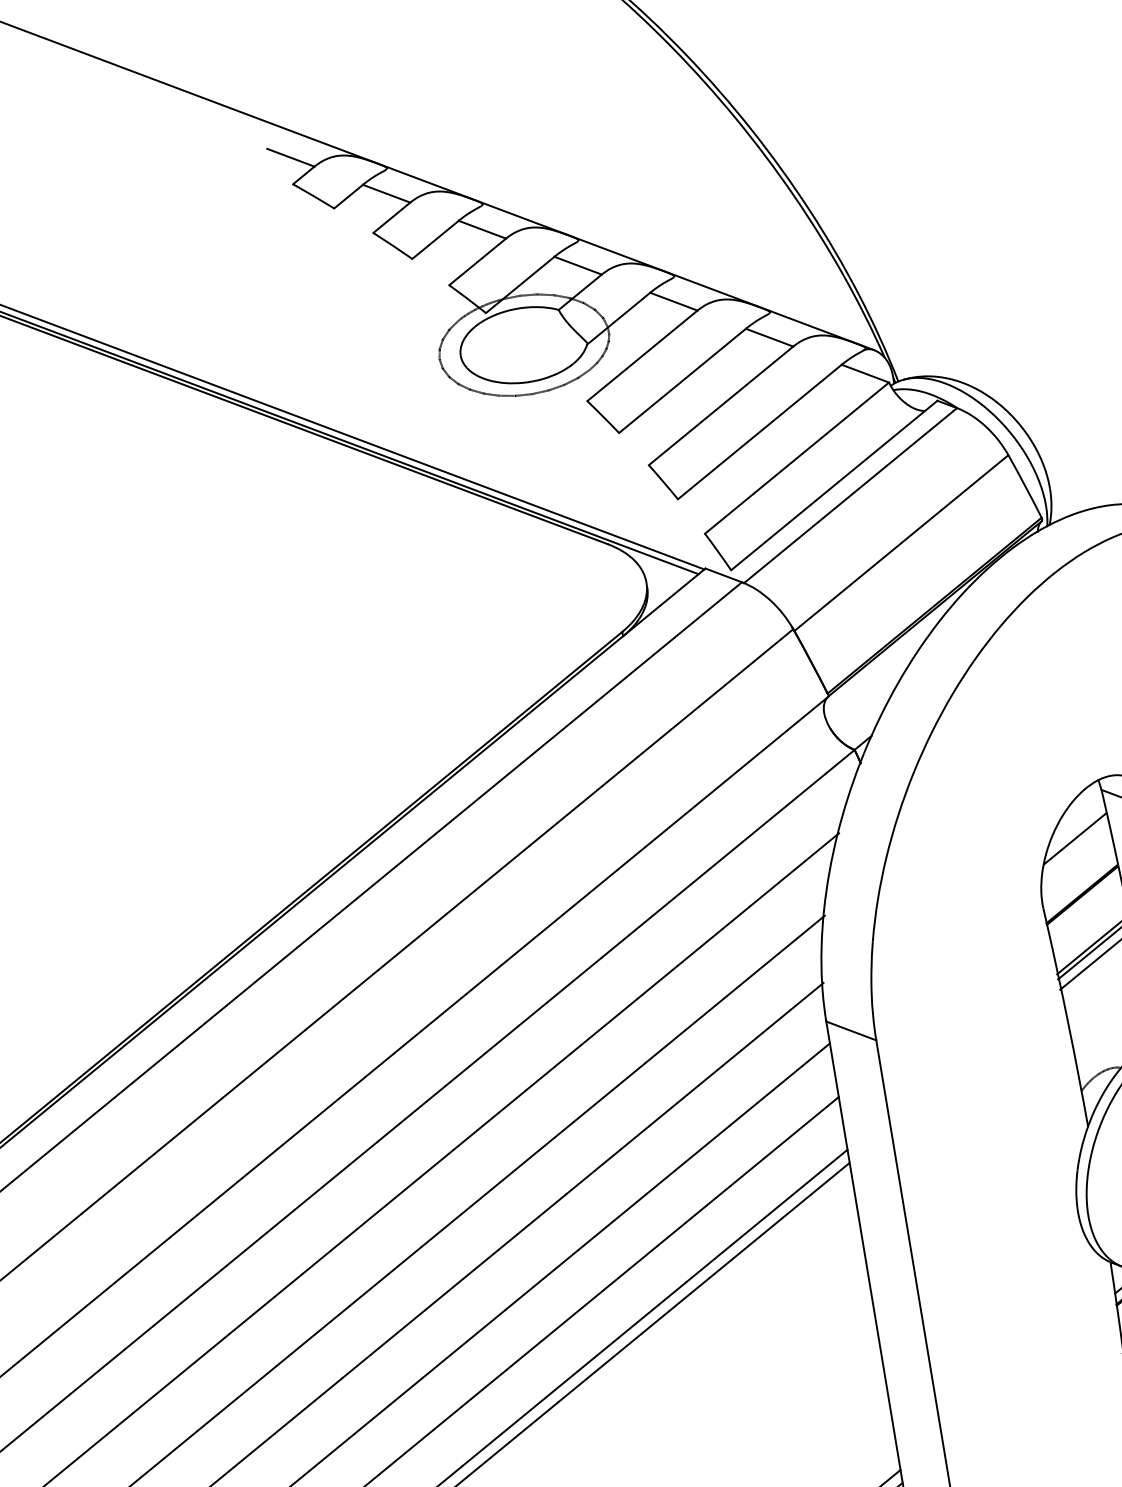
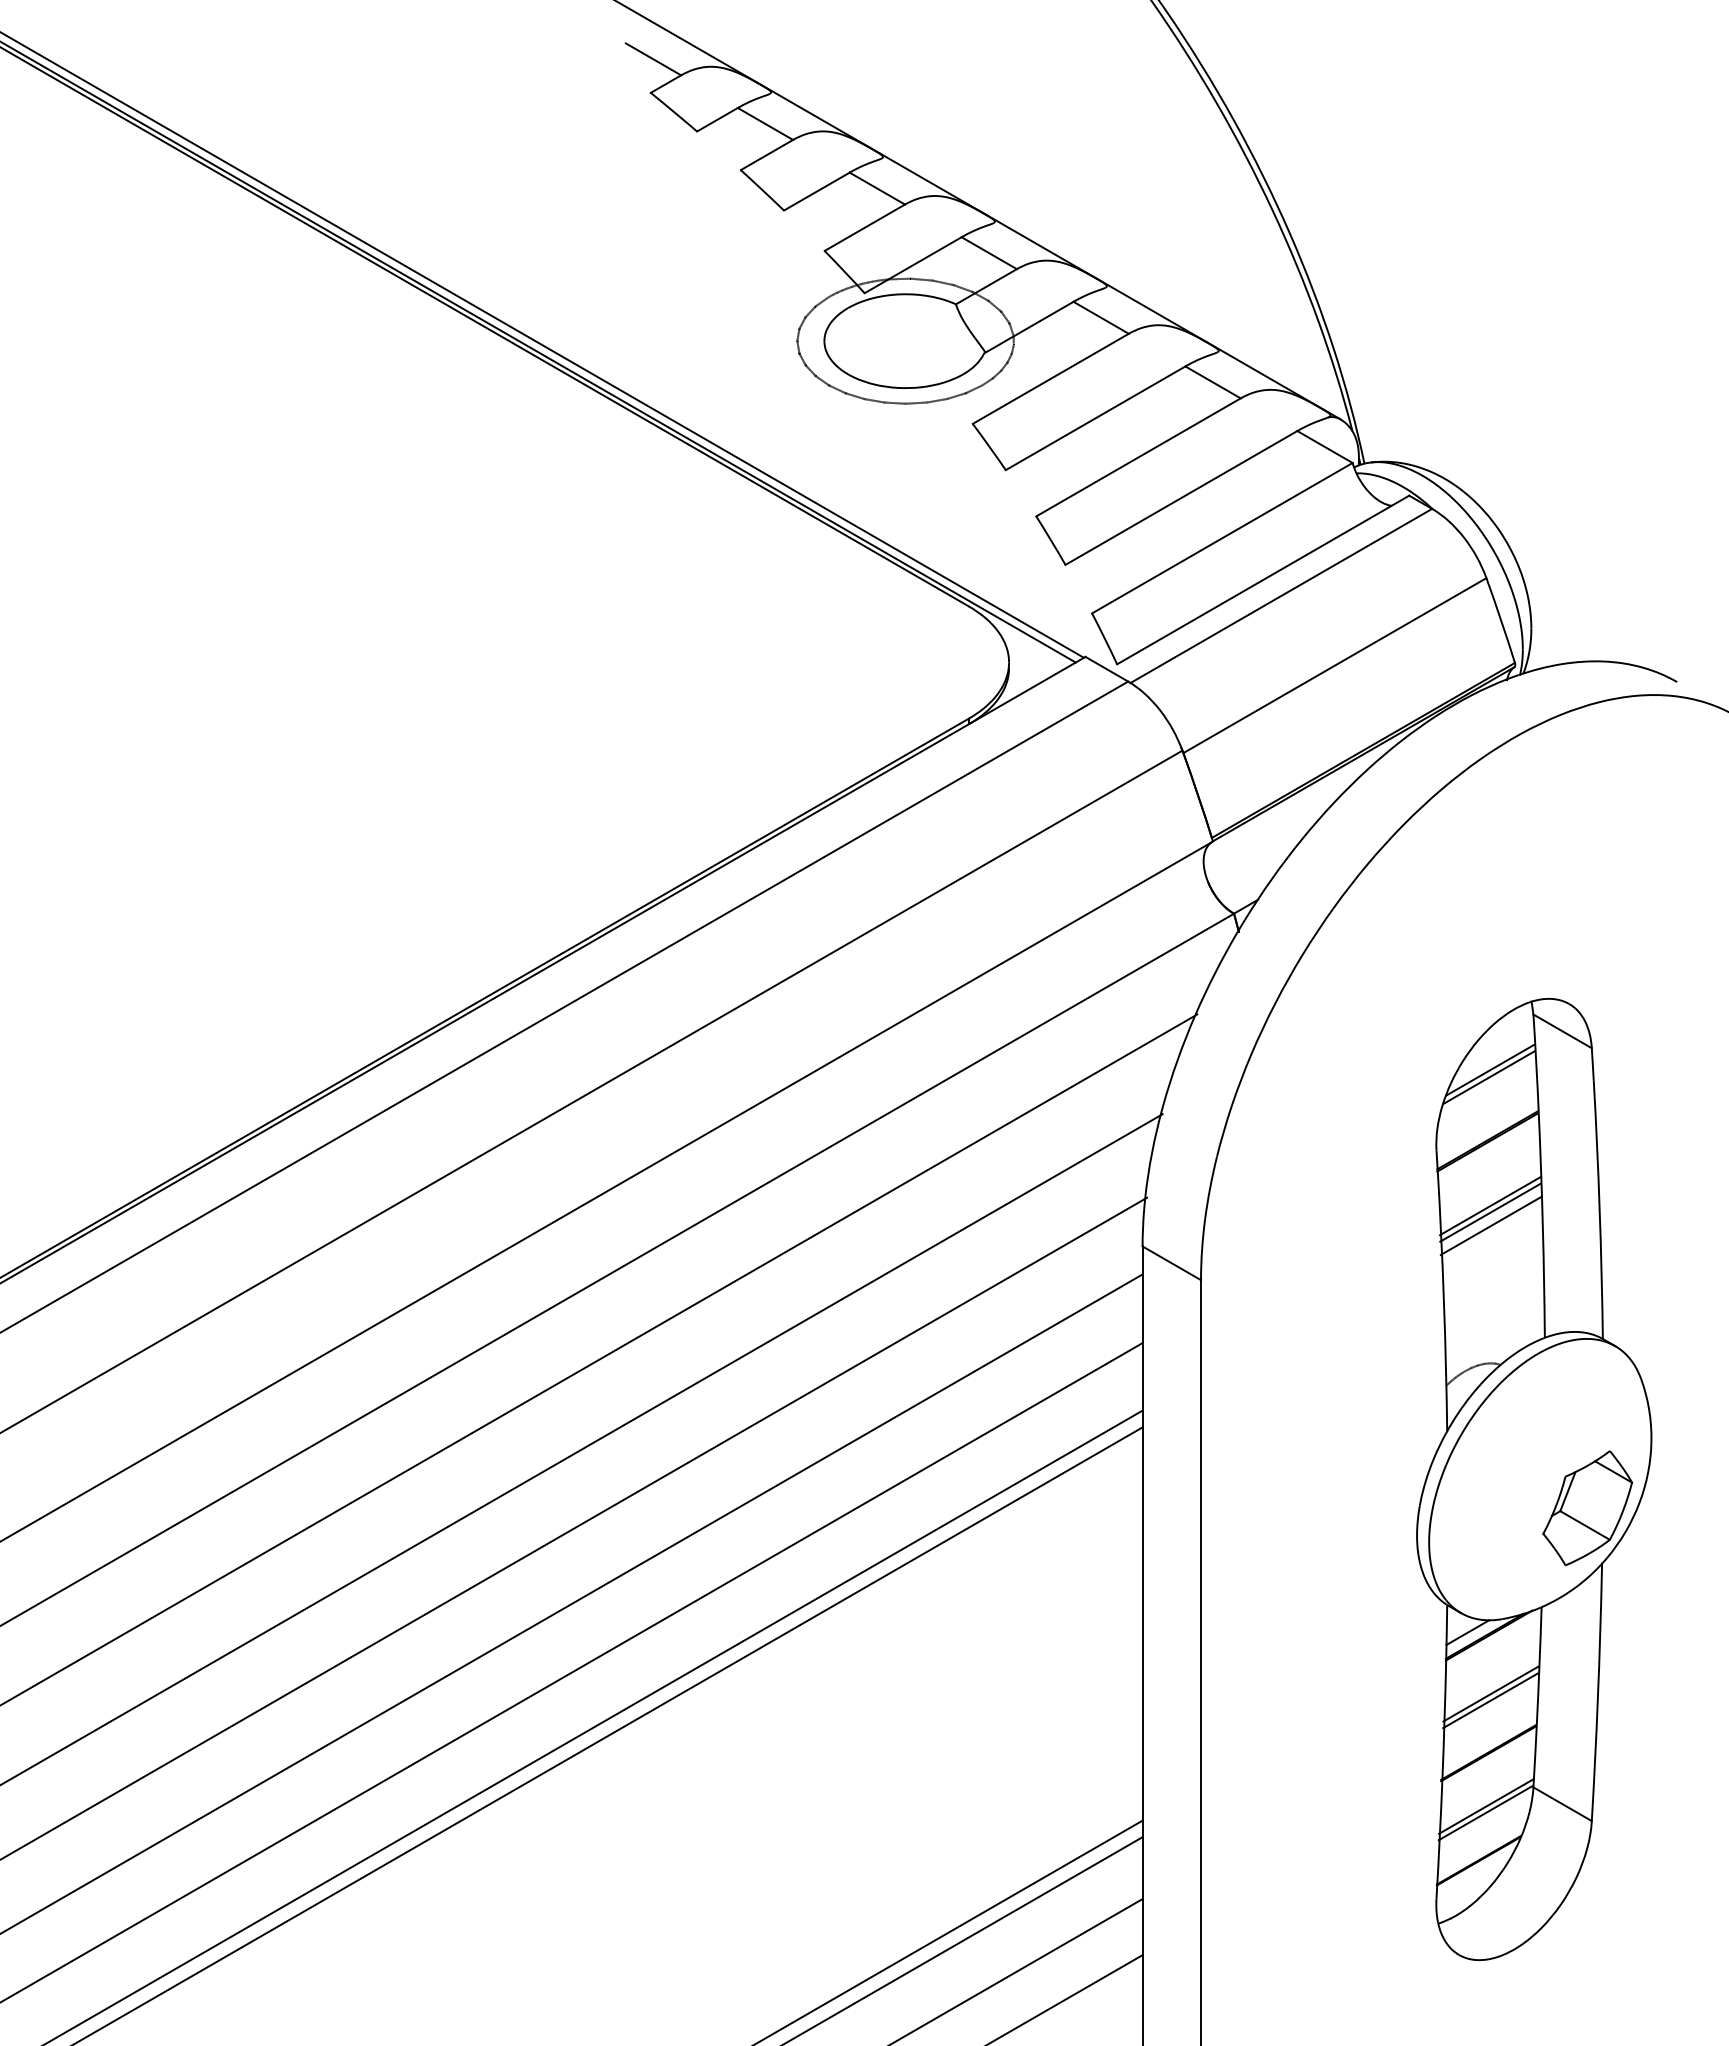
line: (1074, 844) -> (1488, 1077), added

